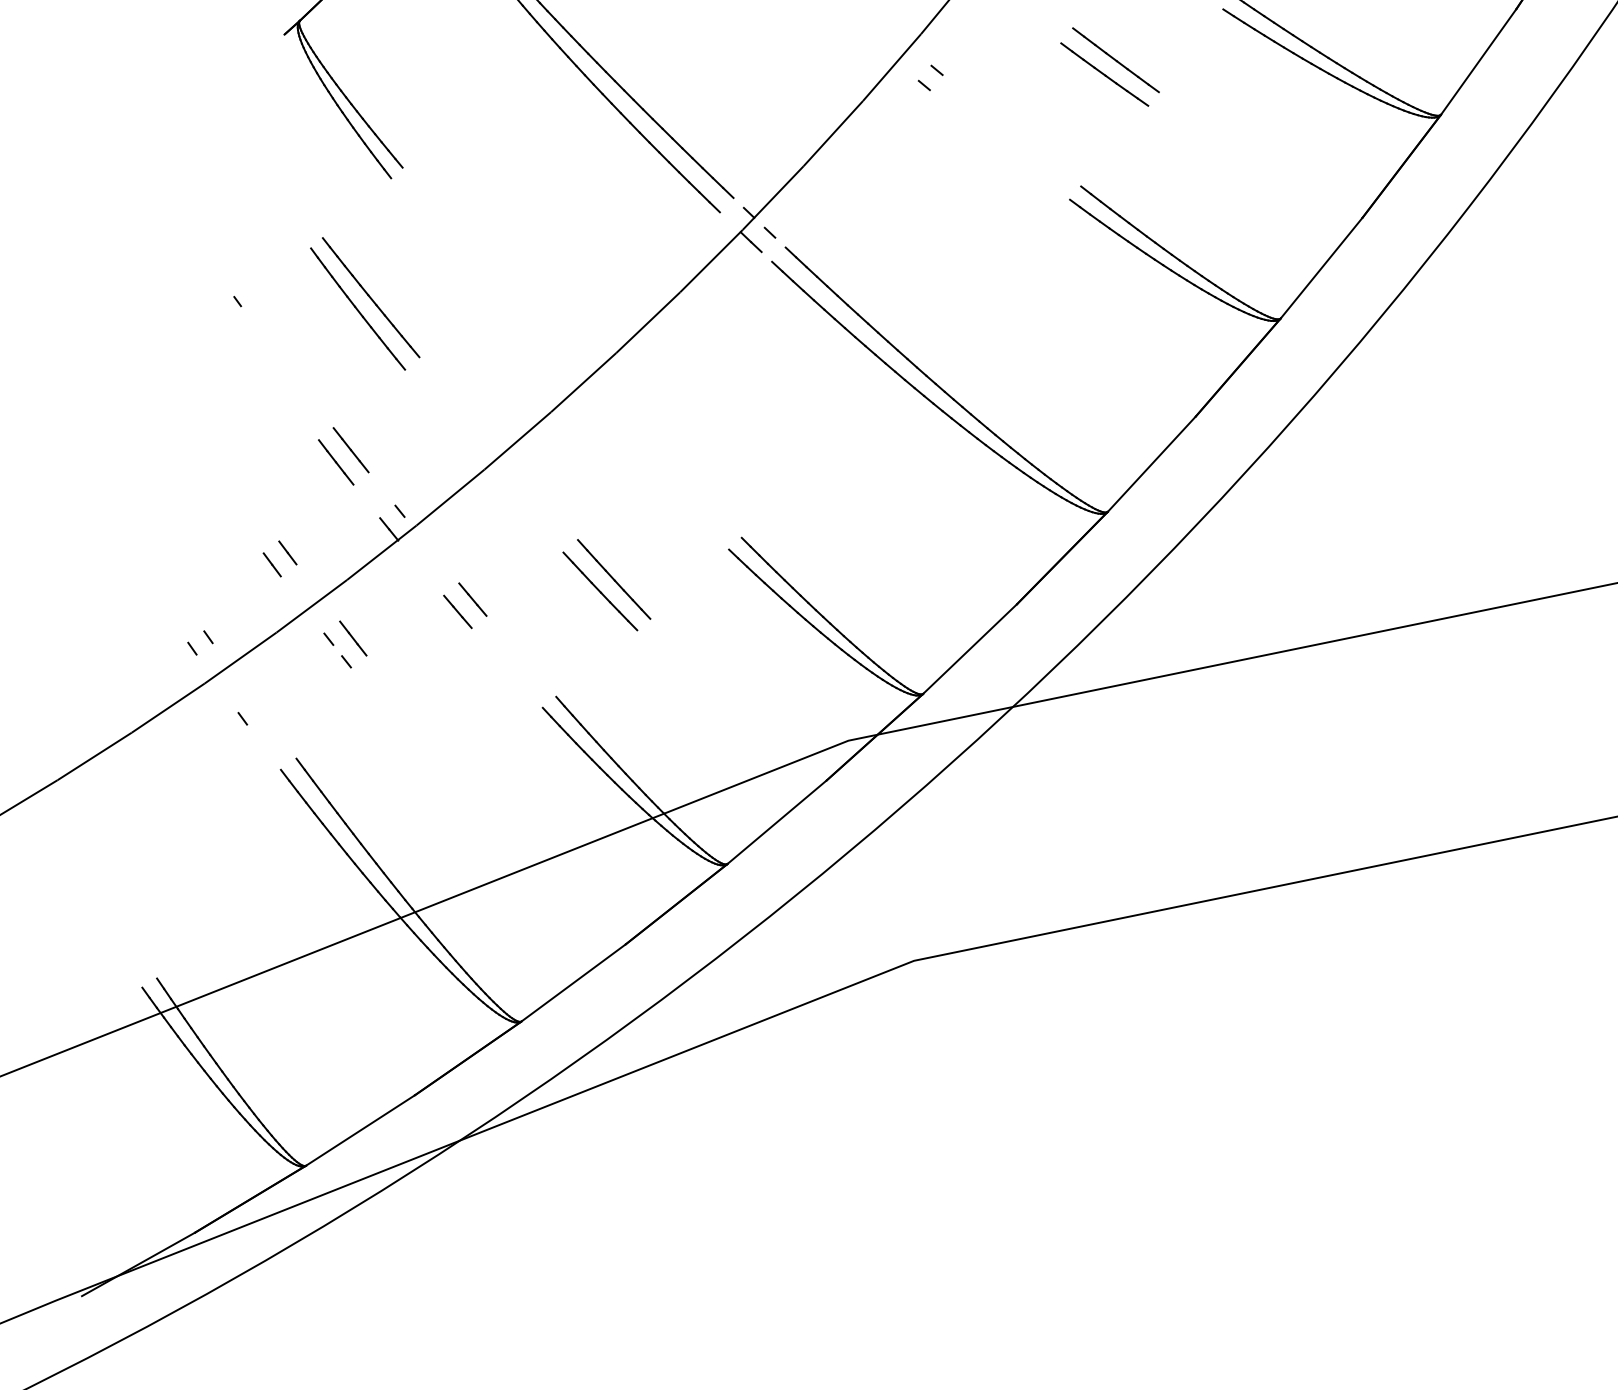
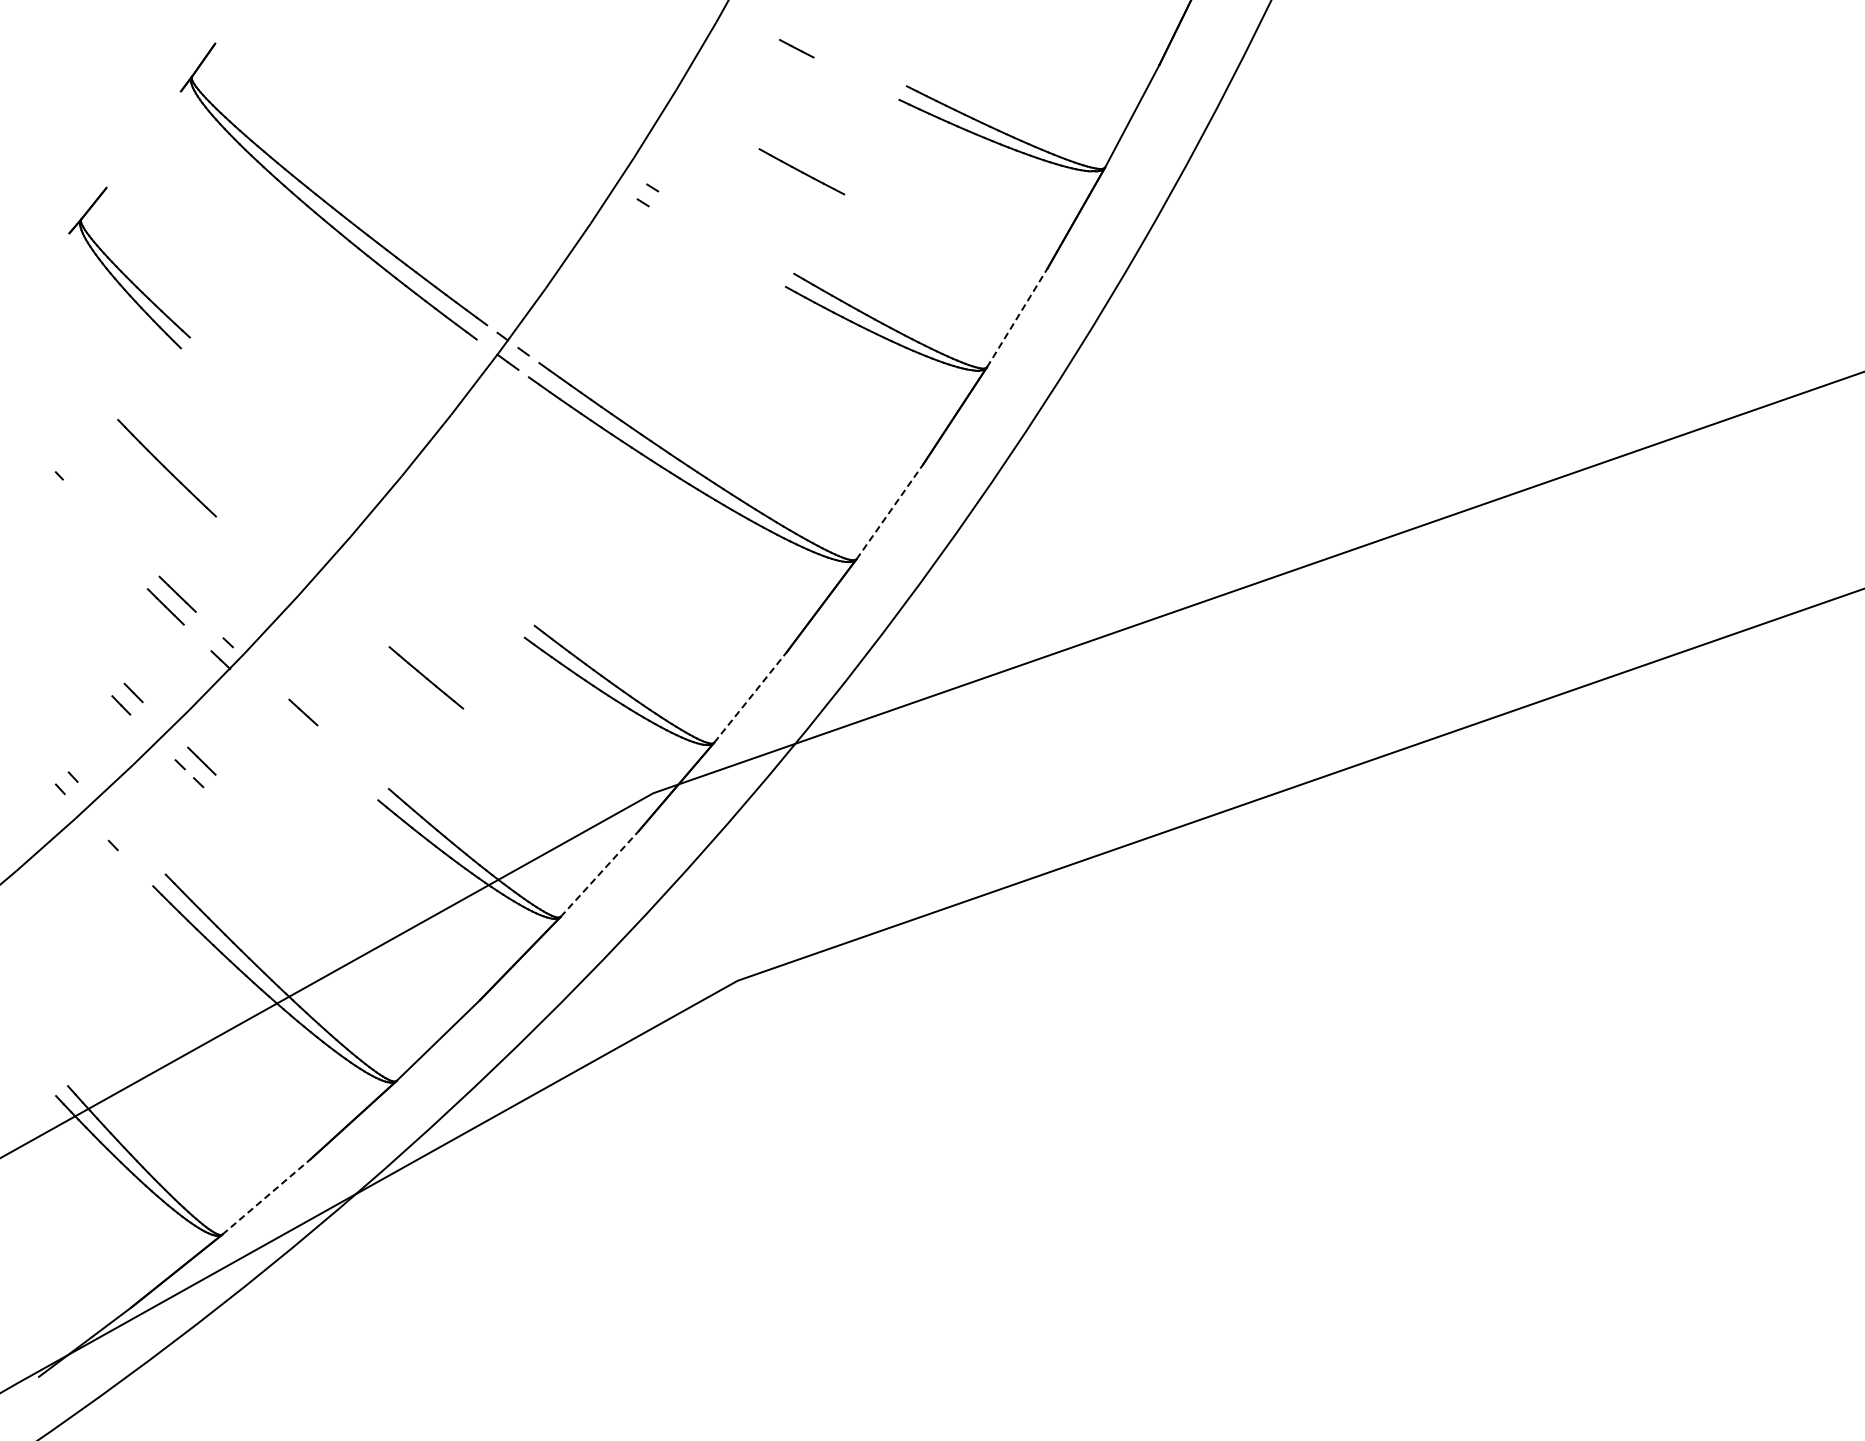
line: (1116, 60) -> (810, 157), removed
line: (1321, 267) -> (1017, 317), solid -> dashed
line: (371, 297) -> (177, 456), removed
line: (1152, 463) -> (890, 511), solid -> dashed
line: (600, 591) -> (415, 690), removed
line: (457, 611) -> (291, 724), removed
line: (970, 649) -> (750, 697), solid -> dashed
line: (778, 821) -> (600, 873), solid -> dashed
line: (360, 1130) -> (266, 1196), solid -> dashed

